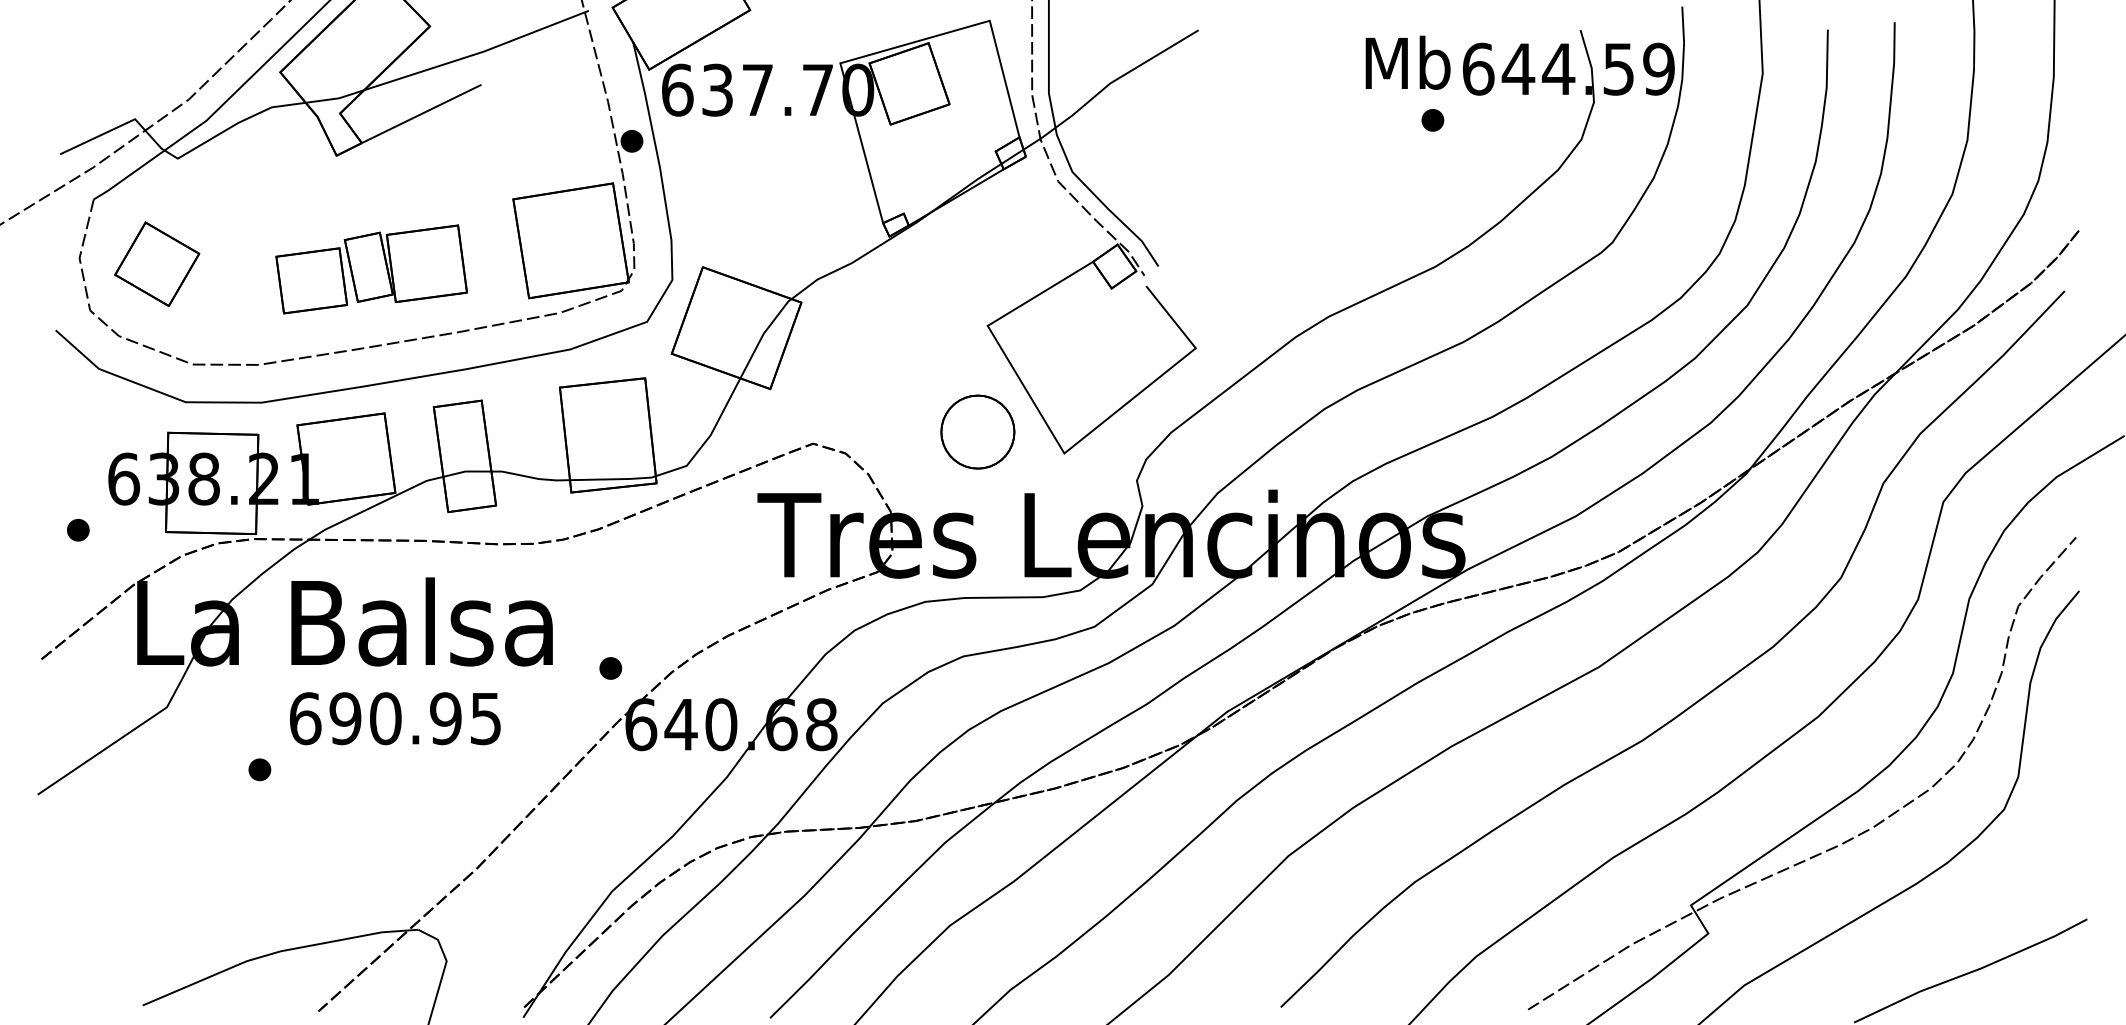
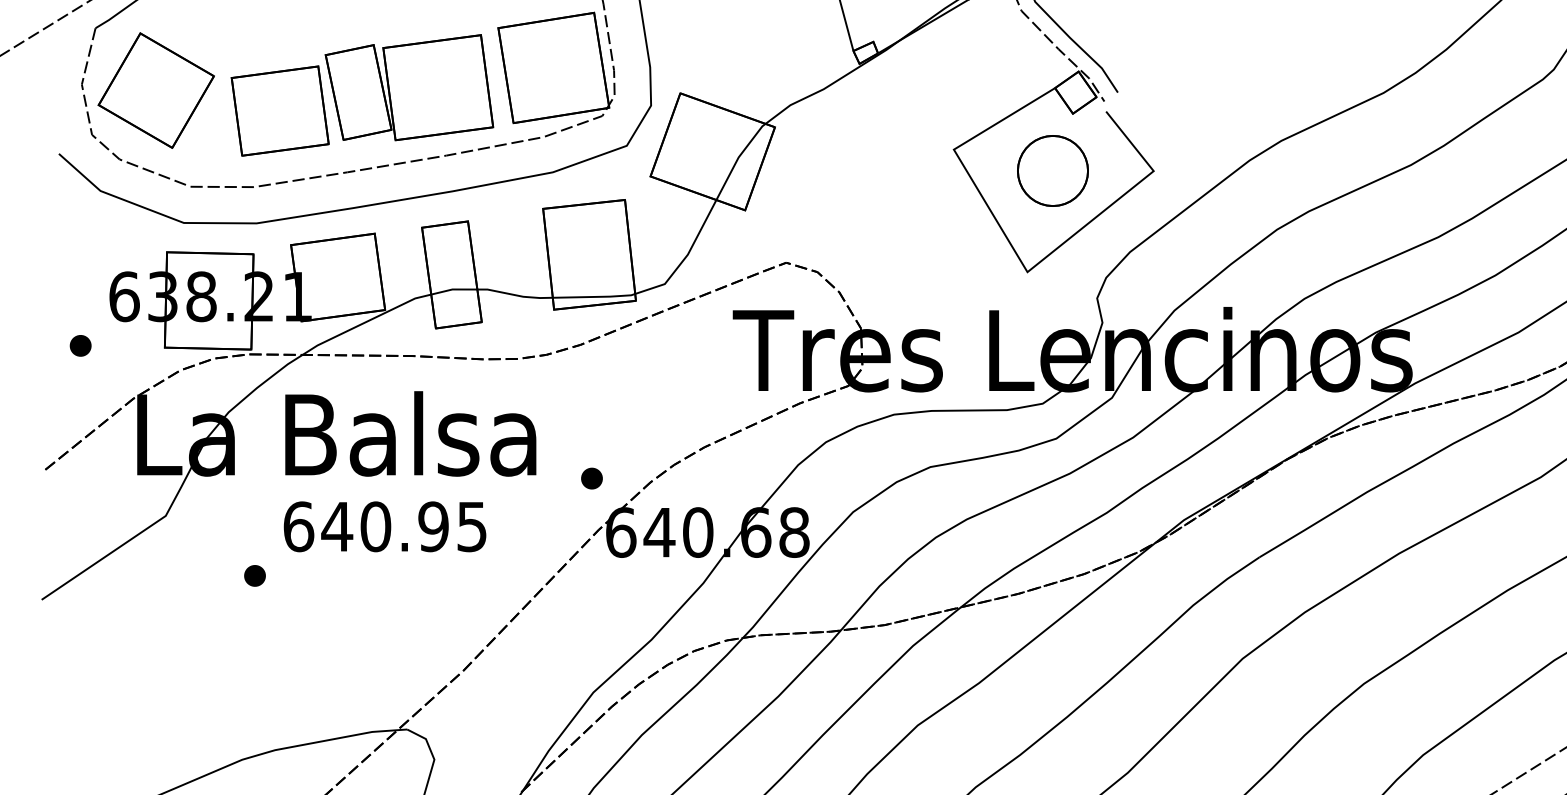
part: (157, 263) -> (156, 89), size x1.43
part: (371, 269) -> (362, 95), size x1.43
part: (977, 431) -> (1052, 170), moved
text: (345, 718) -> (337, 526), 690.95 -> 640.95

